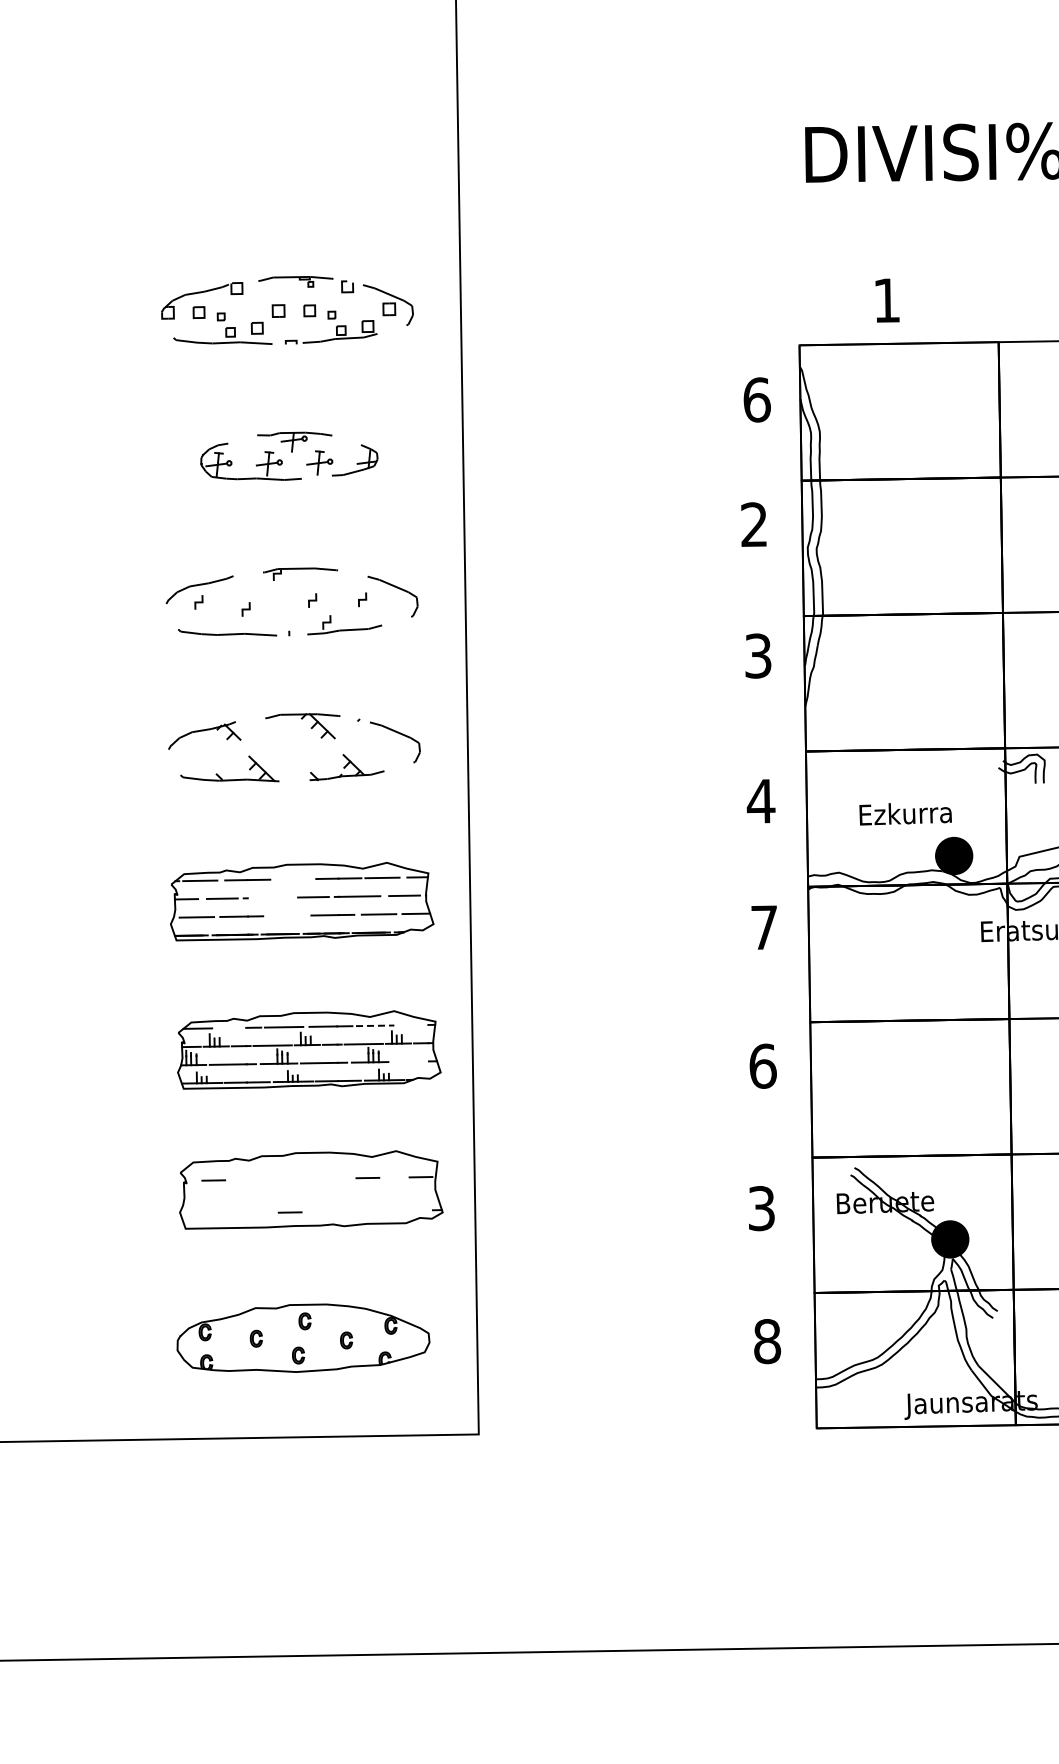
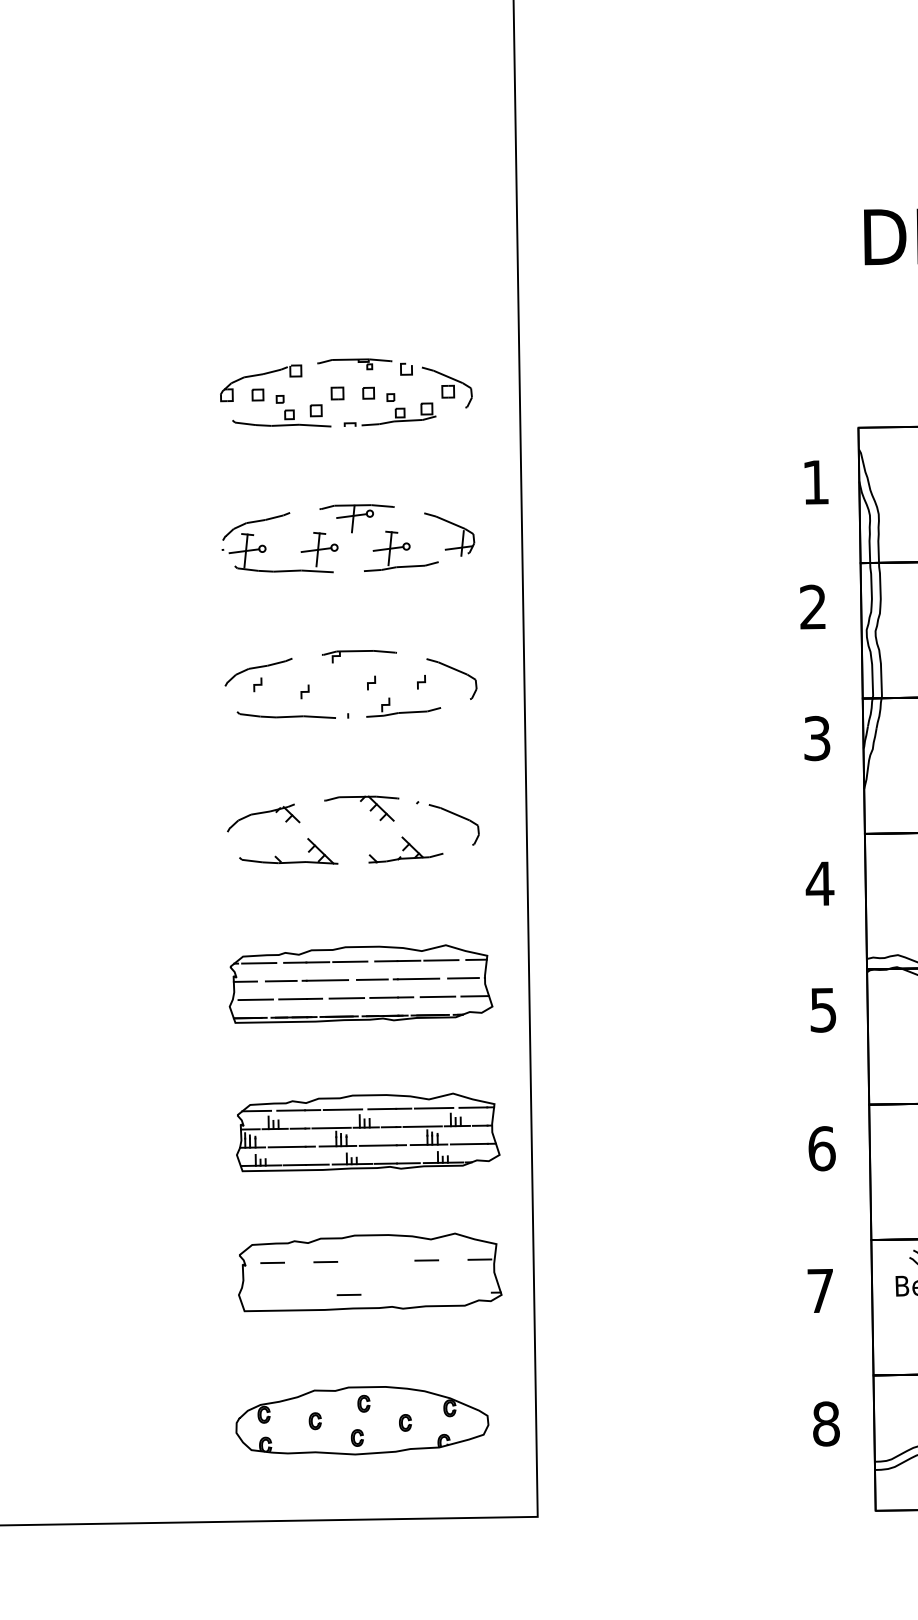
text: (756, 399) -> (815, 481), 6 -> 1
part: (289, 455) -> (348, 537), size x1.43
line: (291, 879) -> (350, 961), added
line: (268, 897) -> (327, 979), added
line: (287, 915) -> (346, 997), added
text: (764, 927) -> (823, 1009), 7 -> 5
line: (414, 1024) -> (473, 1106), added
line: (375, 1025) -> (434, 1107), dashed -> solid
line: (232, 1027) -> (291, 1109), added
line: (410, 1061) -> (469, 1143), added
line: (266, 1179) -> (325, 1261), added
text: (761, 1208) -> (820, 1290), 3 -> 7

